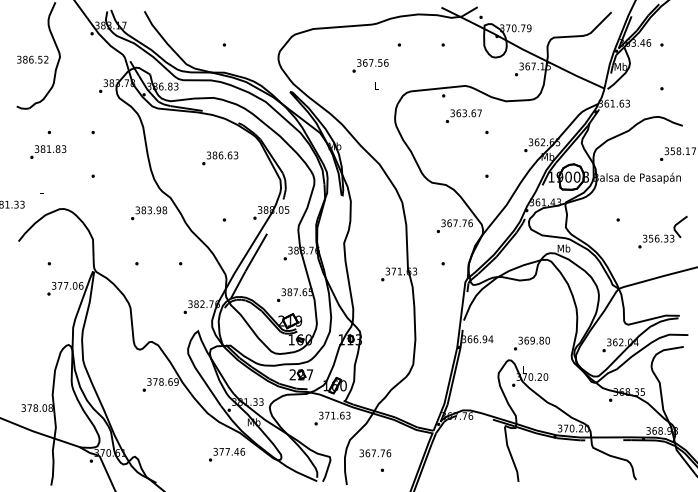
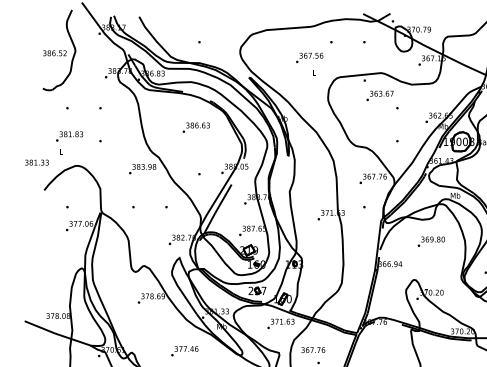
text: (48, 151) -> (69, 136), moved
text: (531, 343) -> (431, 241), moved
text: (227, 454) -> (185, 351), moved

